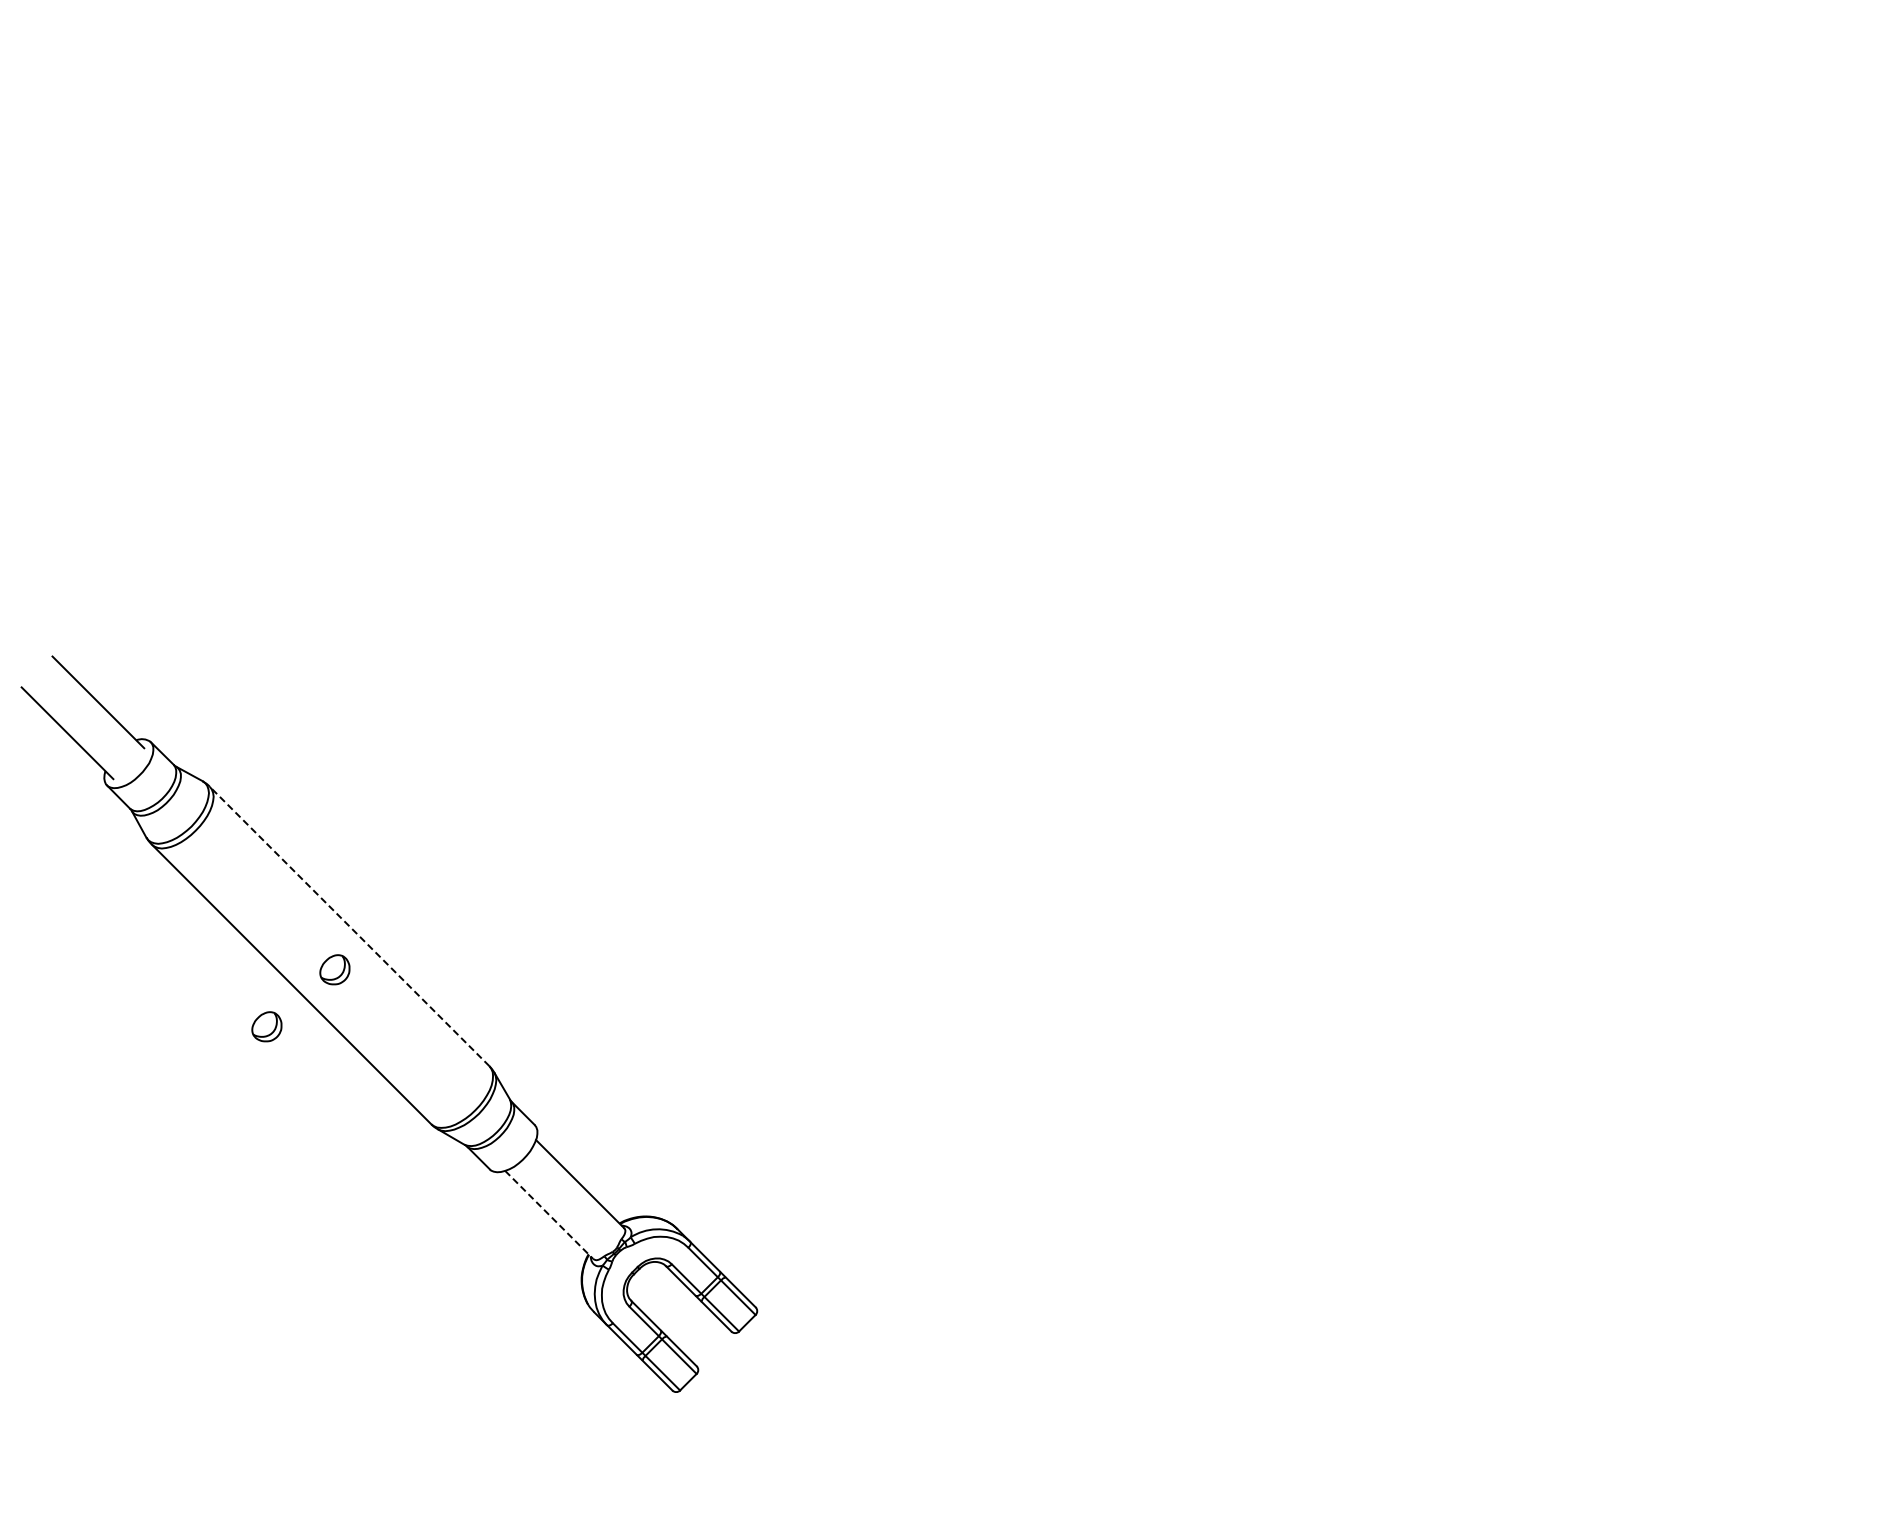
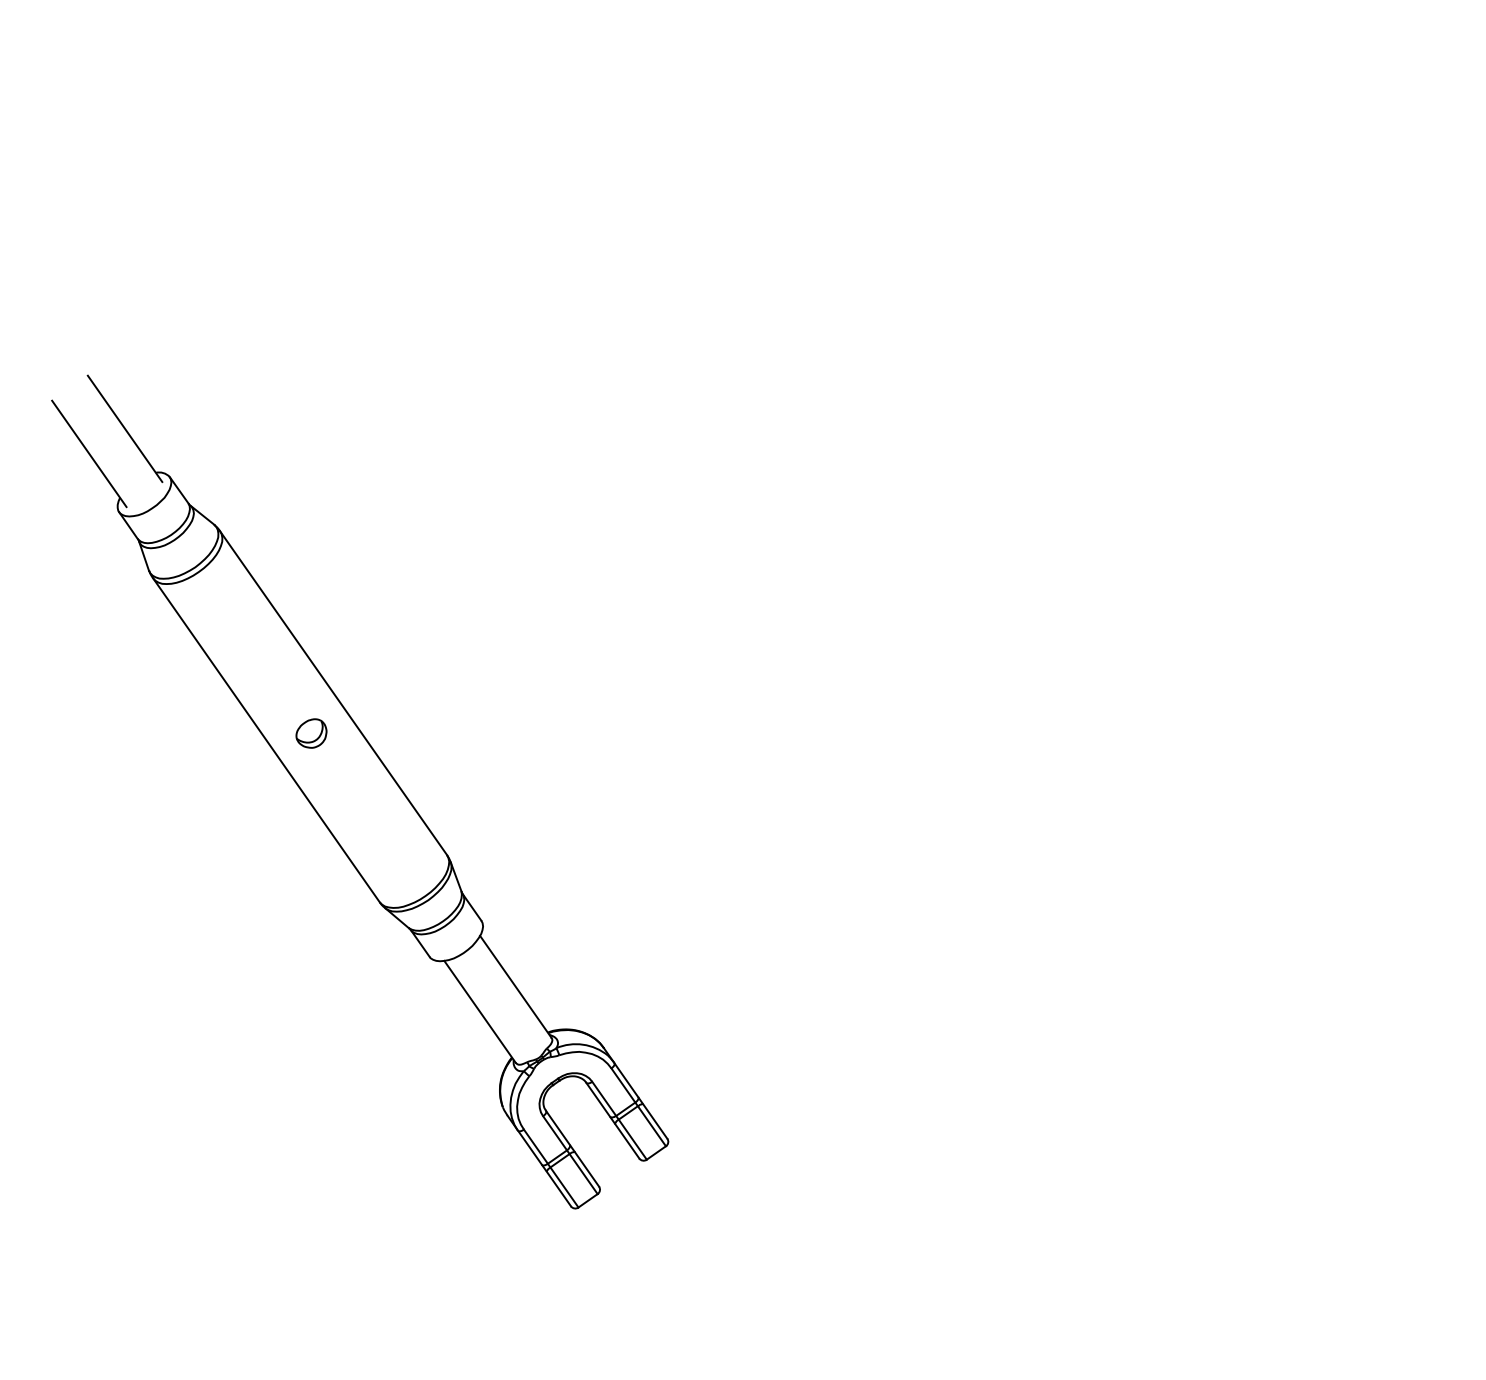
line: (349, 926) -> (333, 693), dashed -> solid
part: (266, 1026) -> (234, 777), removed
line: (549, 1215) -> (480, 1012), dashed -> solid

